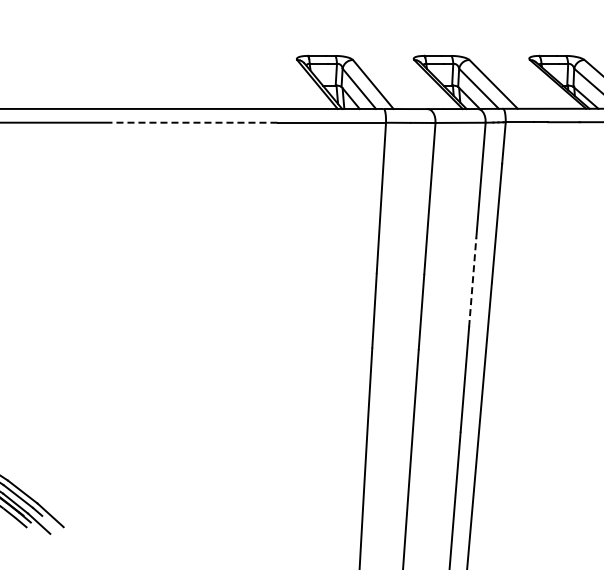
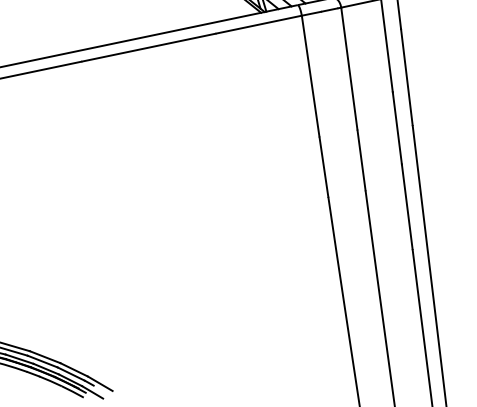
line: (193, 122) -> (148, 47), dashed -> solid
line: (472, 282) -> (397, 128), dashed -> solid

